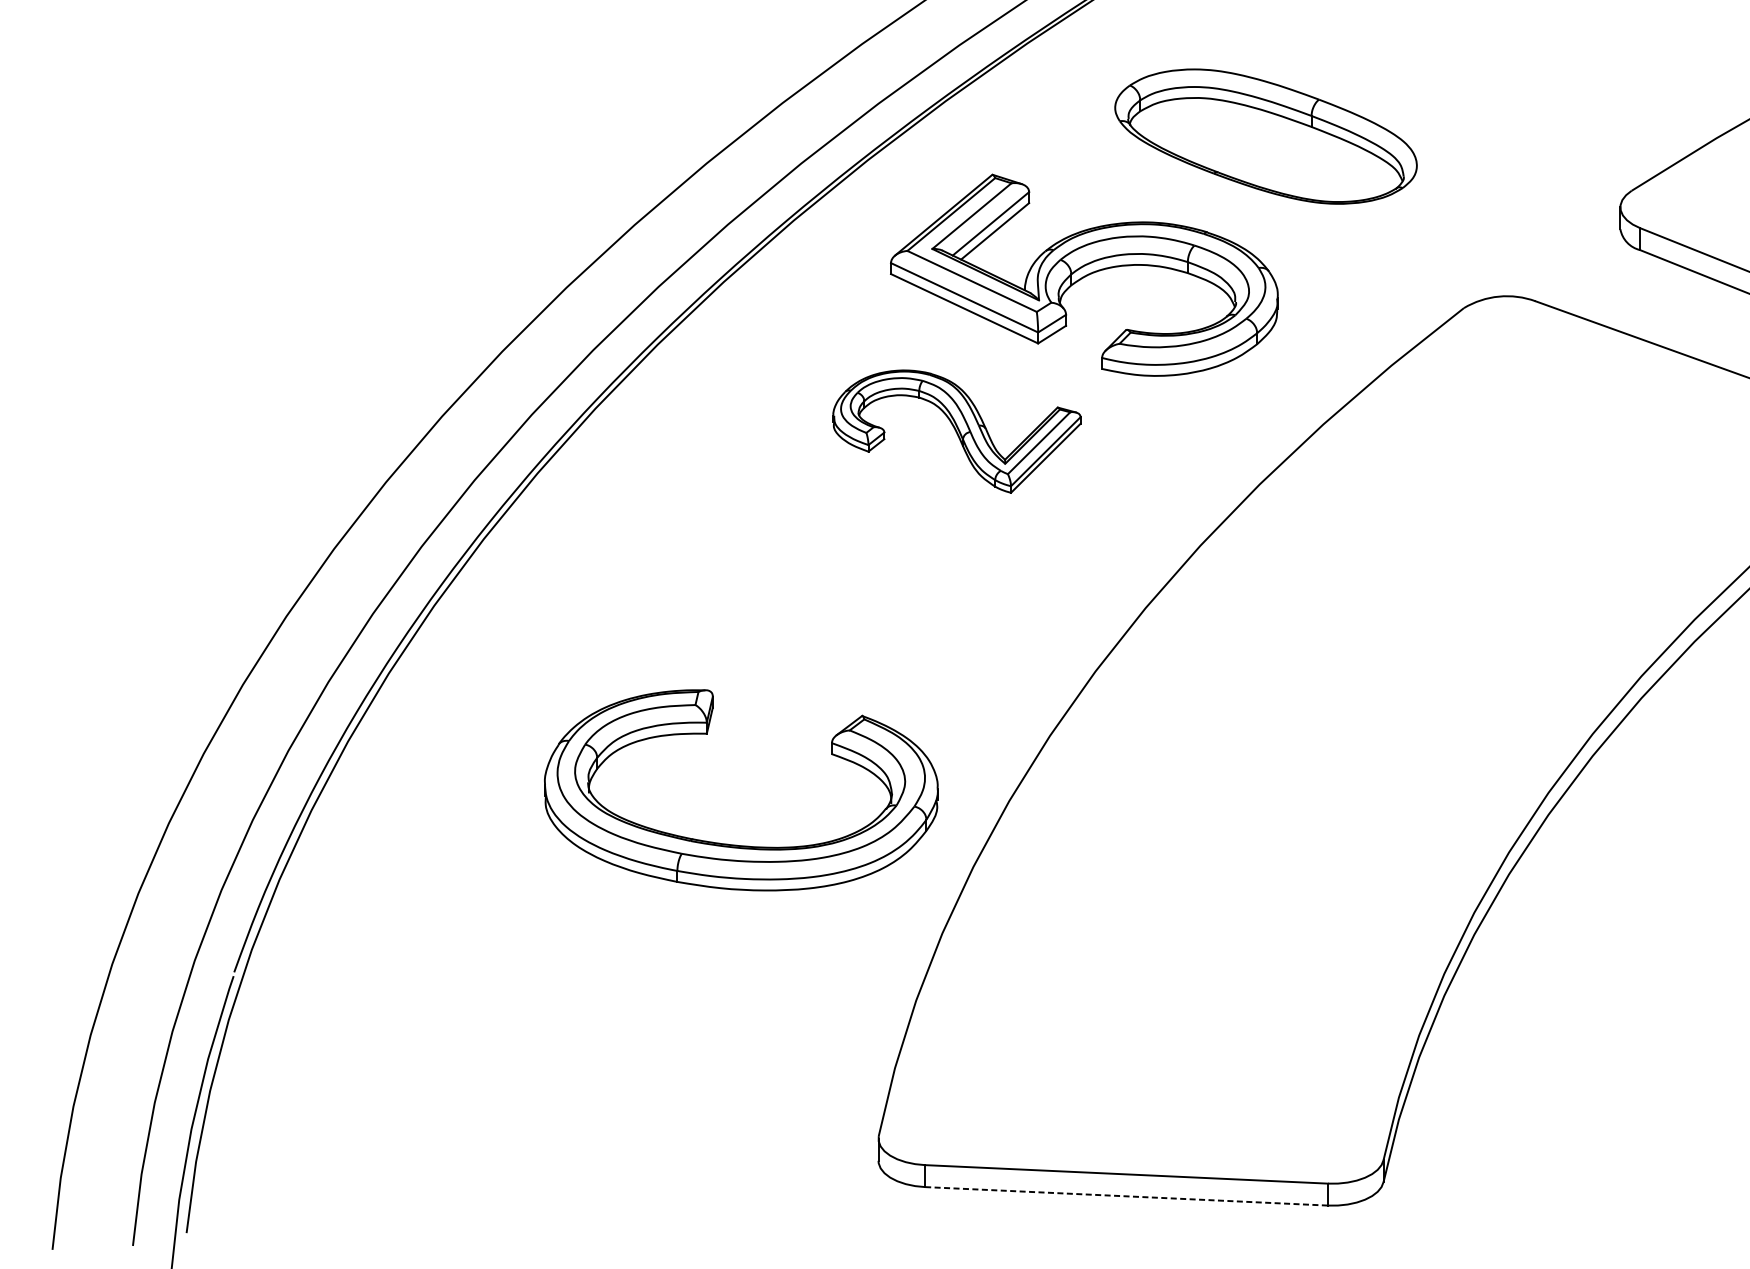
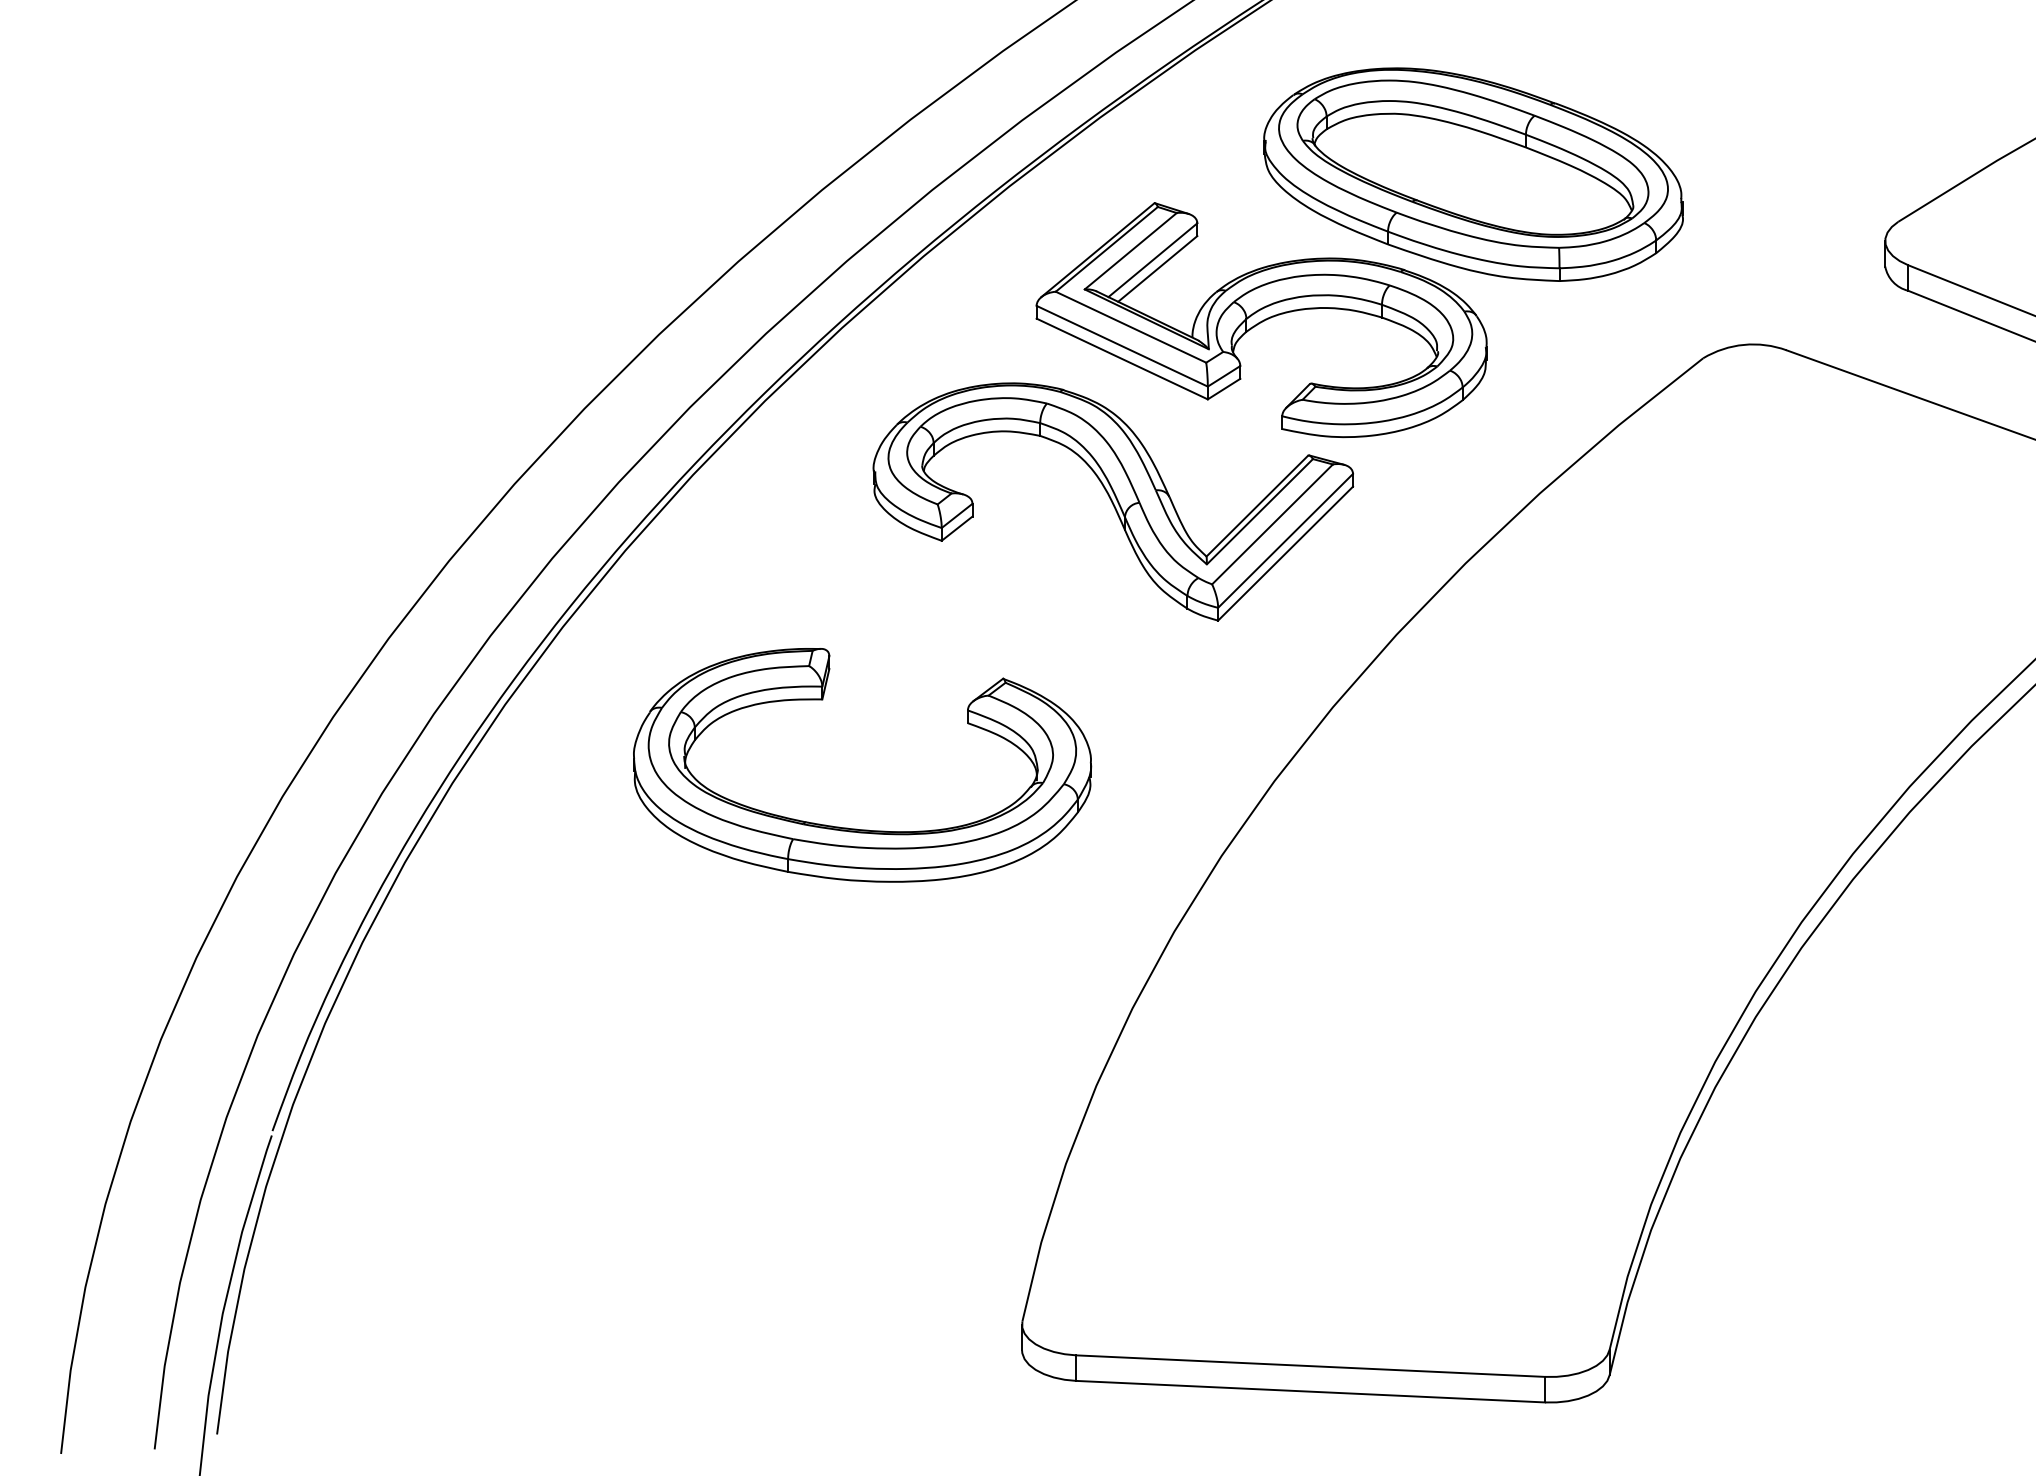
part: (1266, 150) -> (1473, 174), added
part: (957, 431) -> (1113, 501), size x1.67
part: (736, 844) -> (856, 828), moved
line: (1126, 1196) -> (1310, 1391), dashed -> solid

